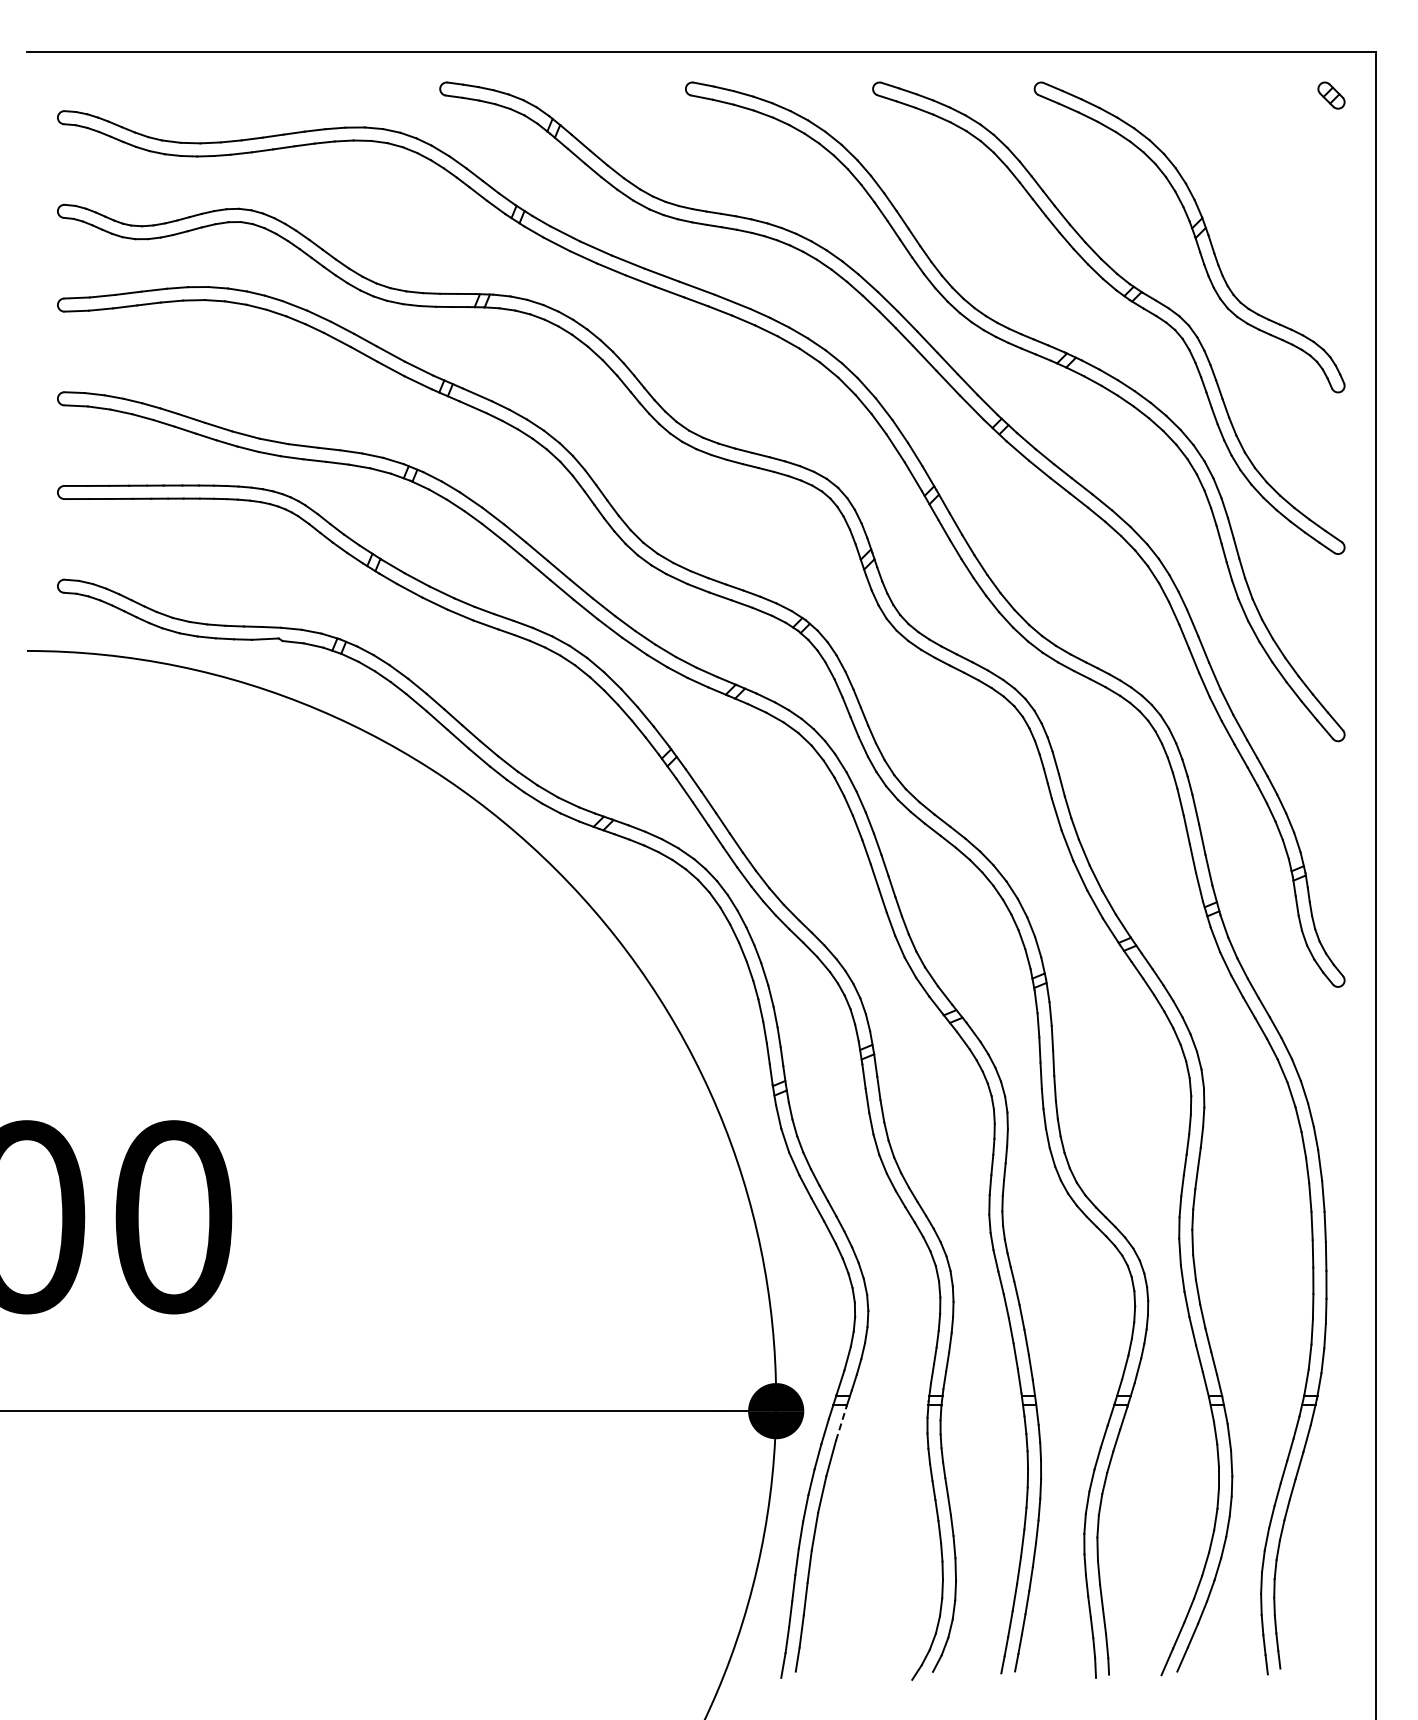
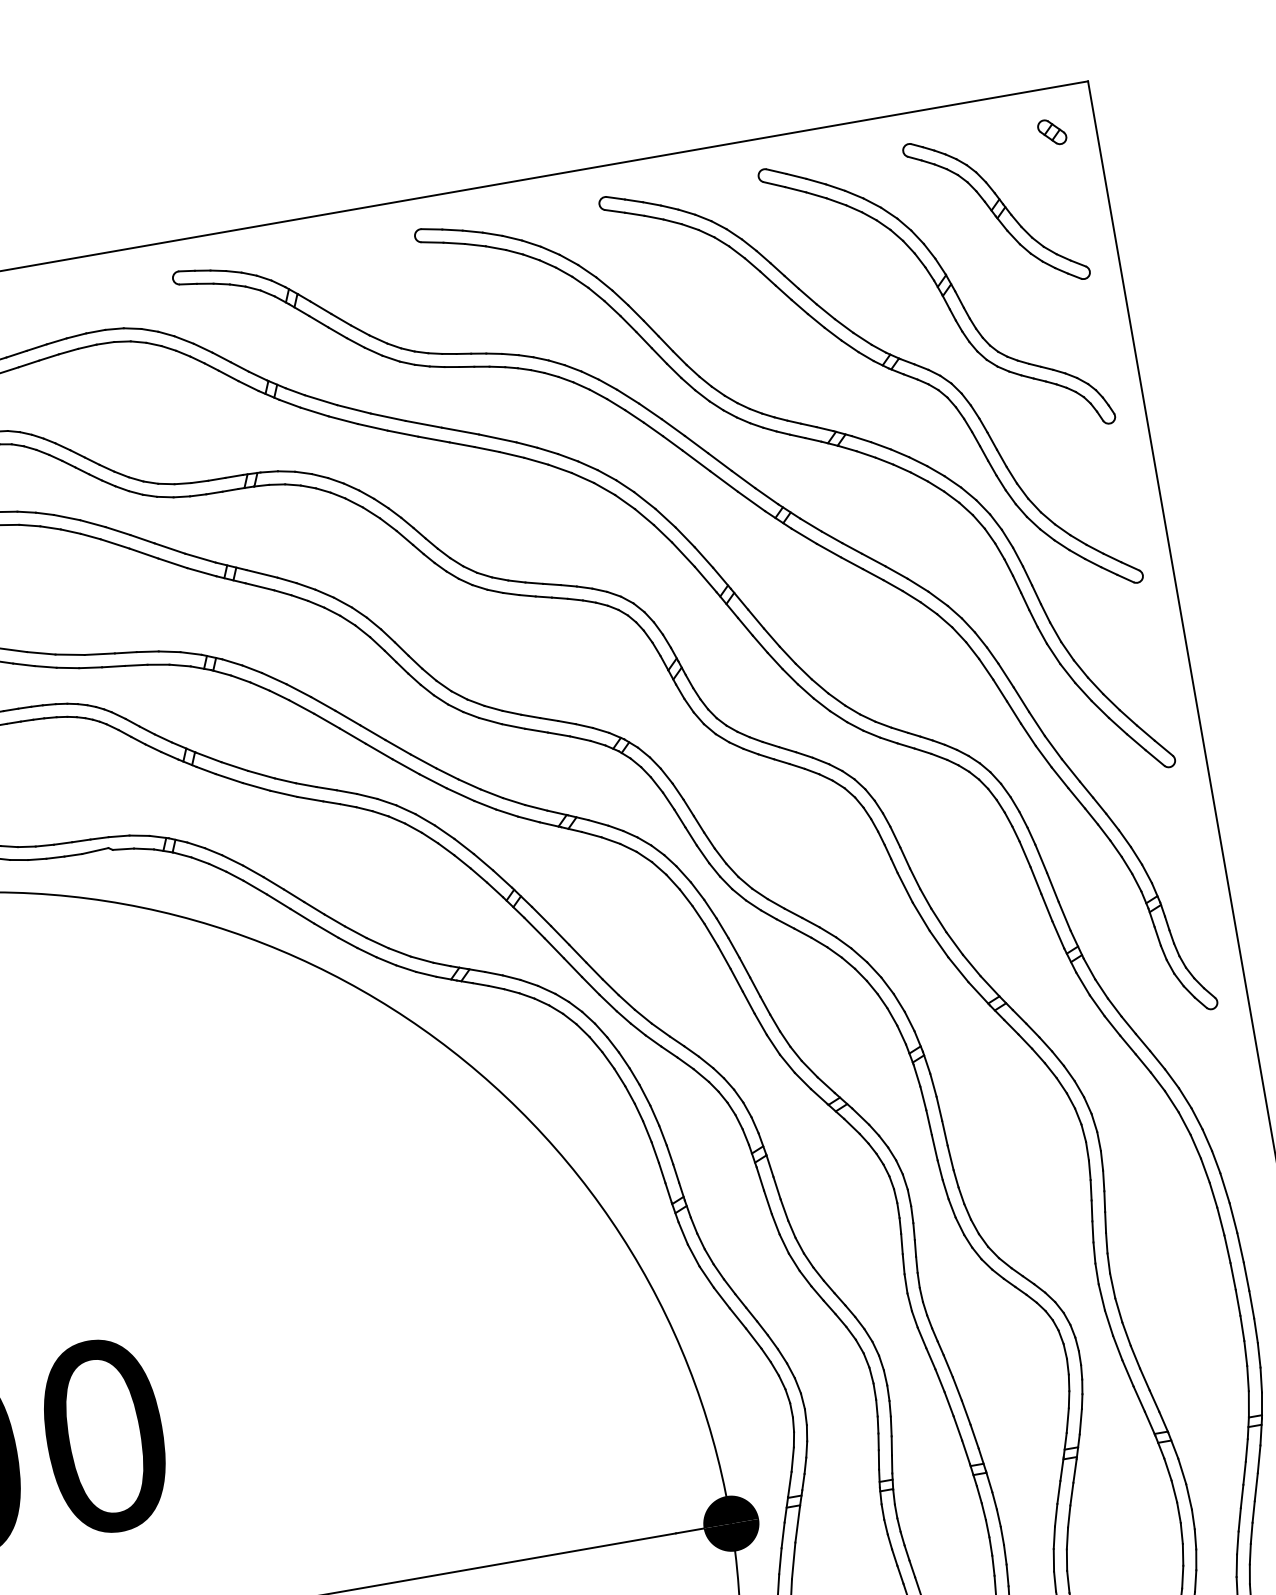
part: (1262, 163) -> (995, 211), added
line: (841, 1422) -> (797, 1523), dashed -> solid

